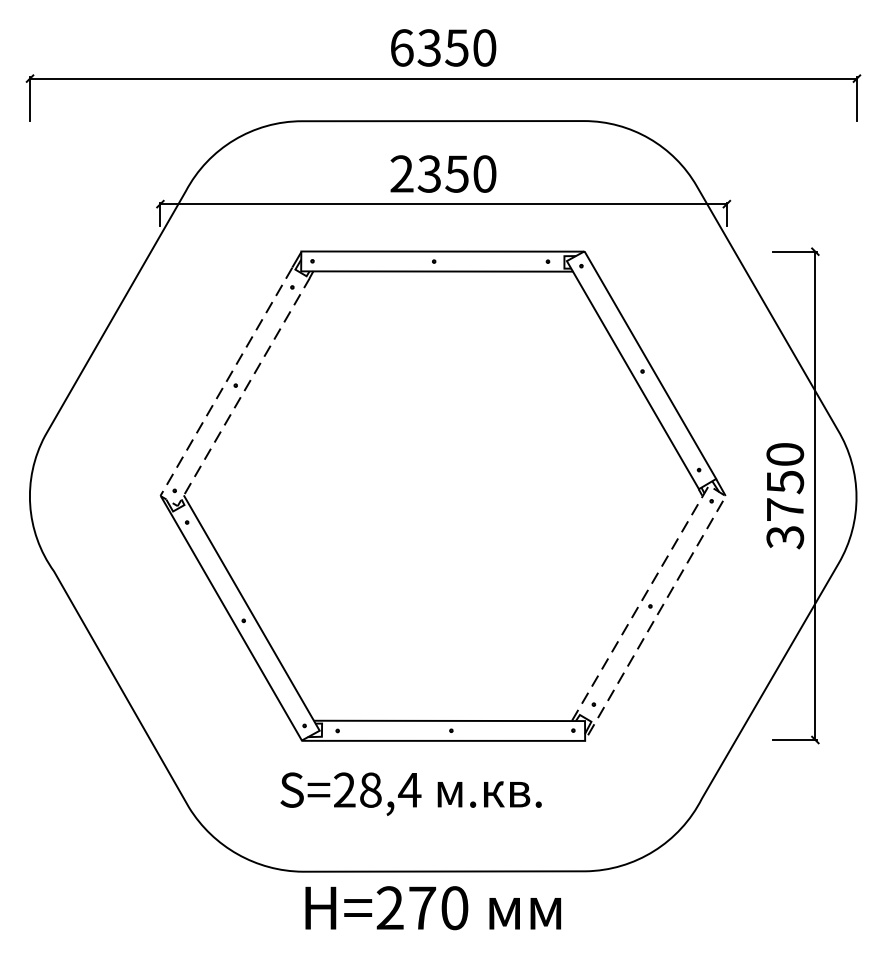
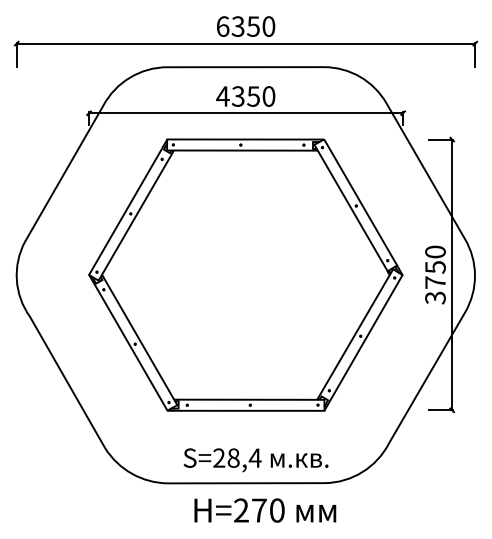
text: (401, 173) -> (222, 96), 2350 -> 4350
line: (722, 493) -> (400, 273), dashed -> solid
line: (168, 500) -> (93, 277), dashed -> solid
text: (410, 794) -> (255, 460), moved
text: (433, 908) -> (265, 510), moved

